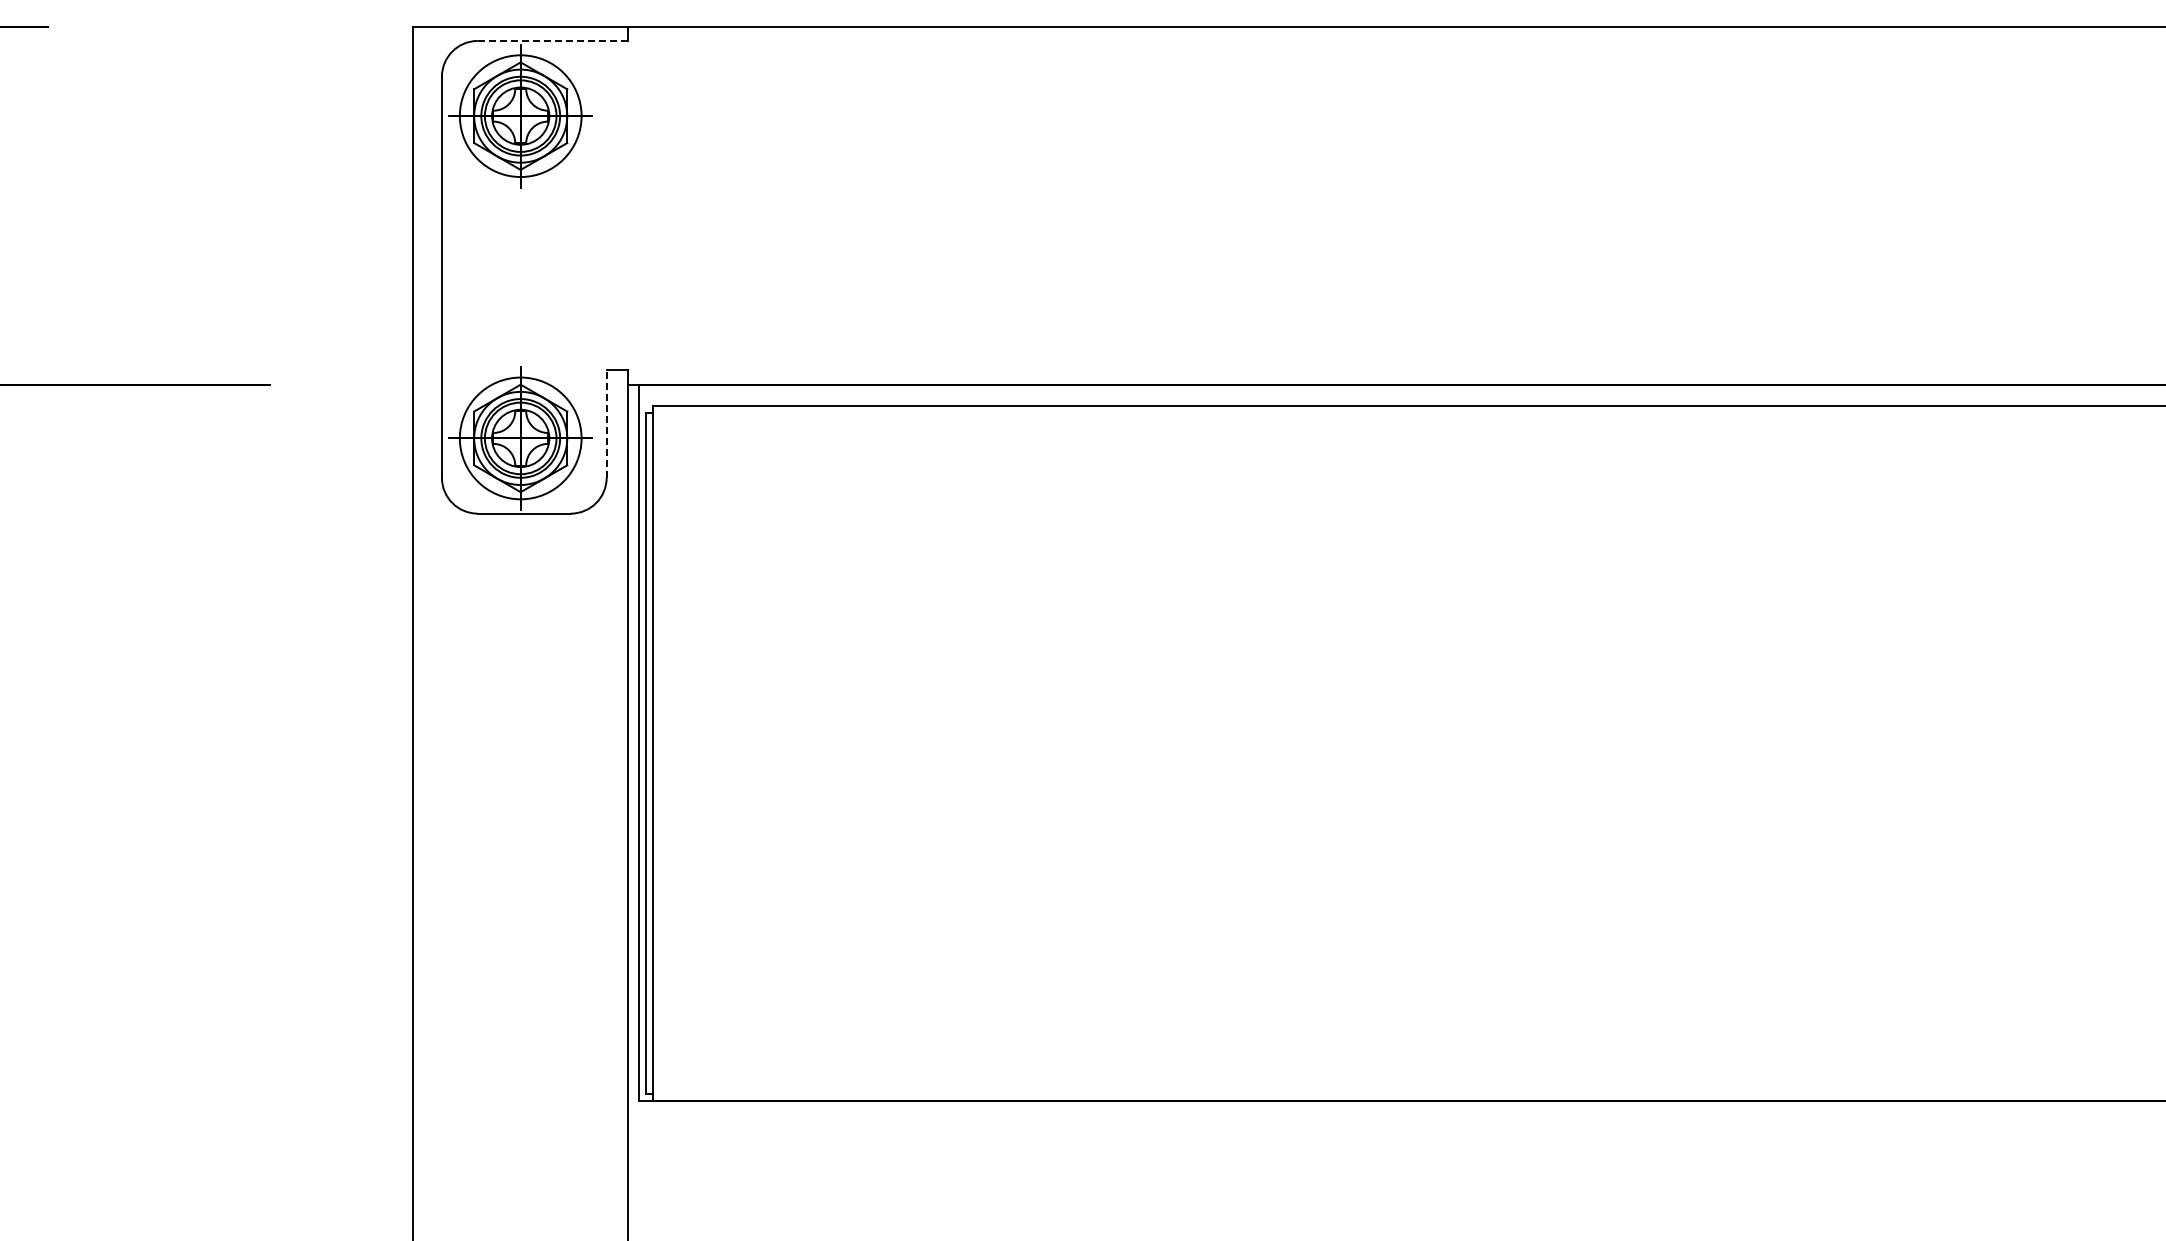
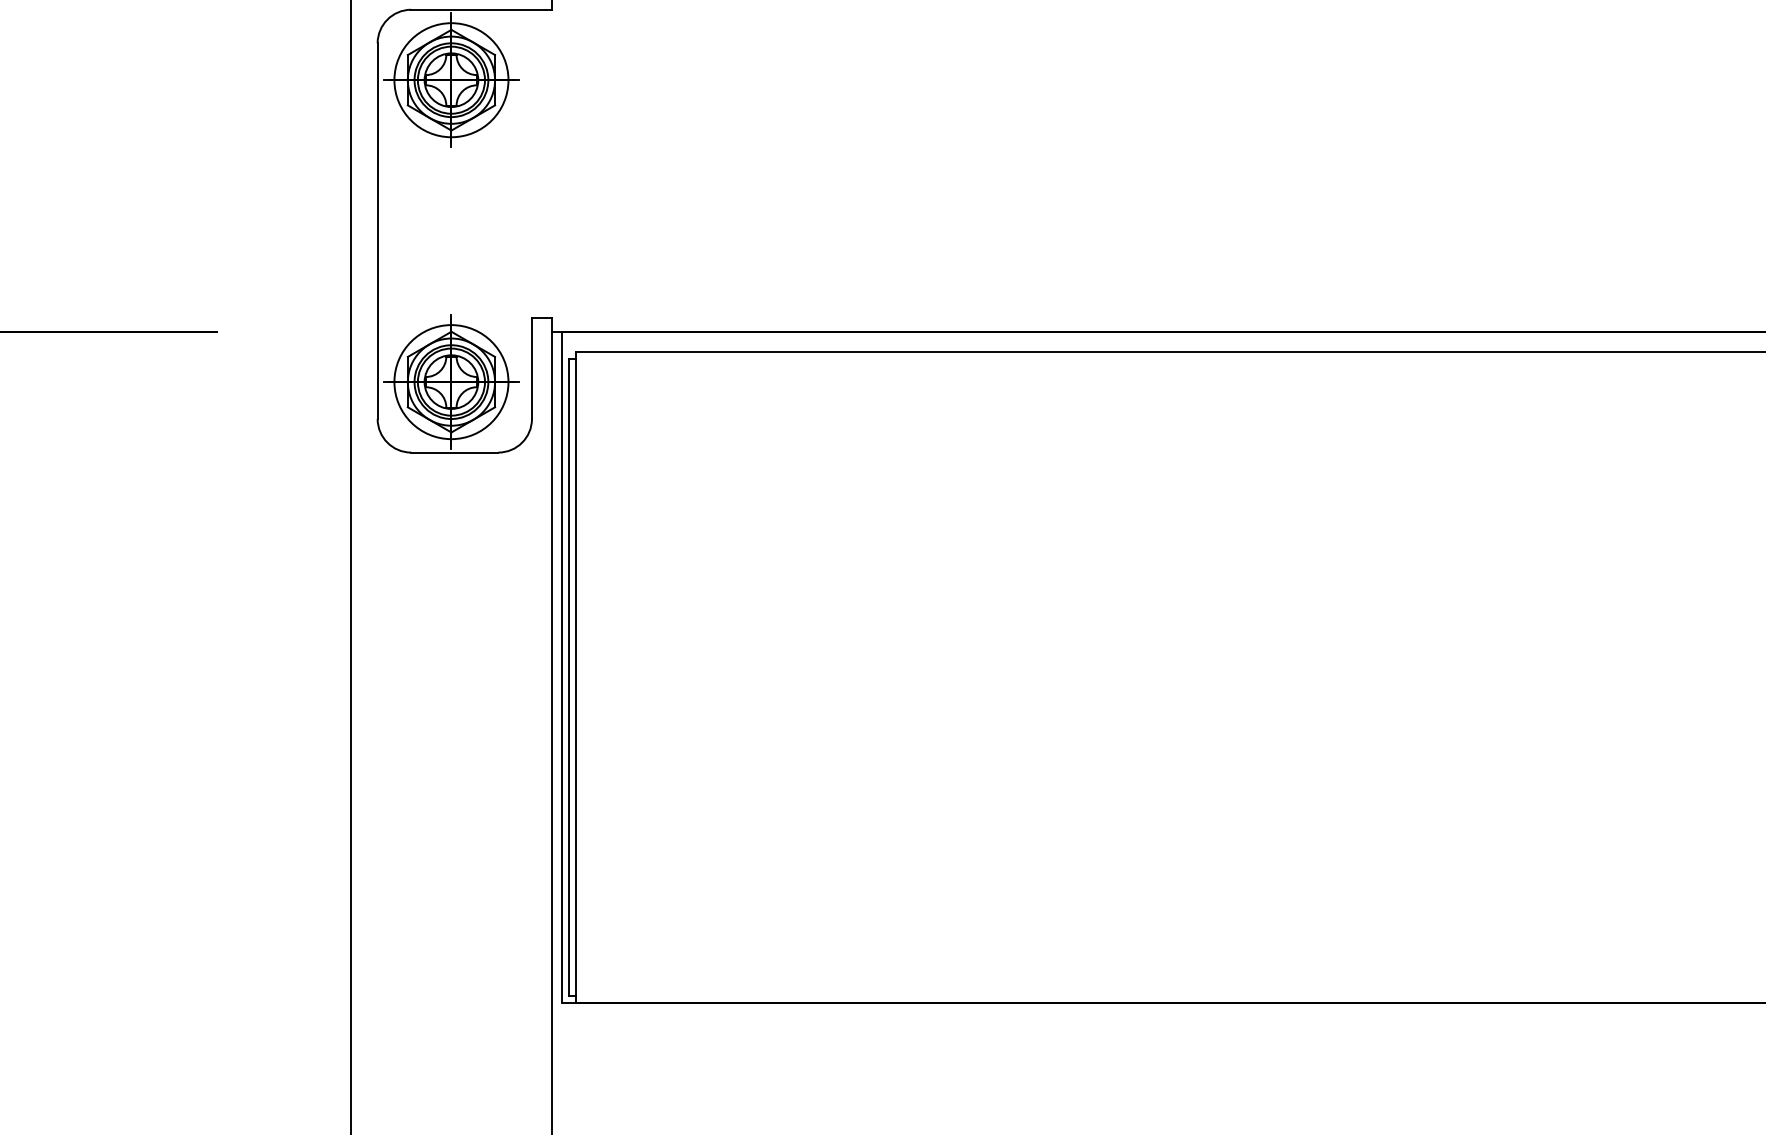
line: (553, 40) -> (482, 9), dashed -> solid
line: (606, 424) -> (531, 369), dashed -> solid

